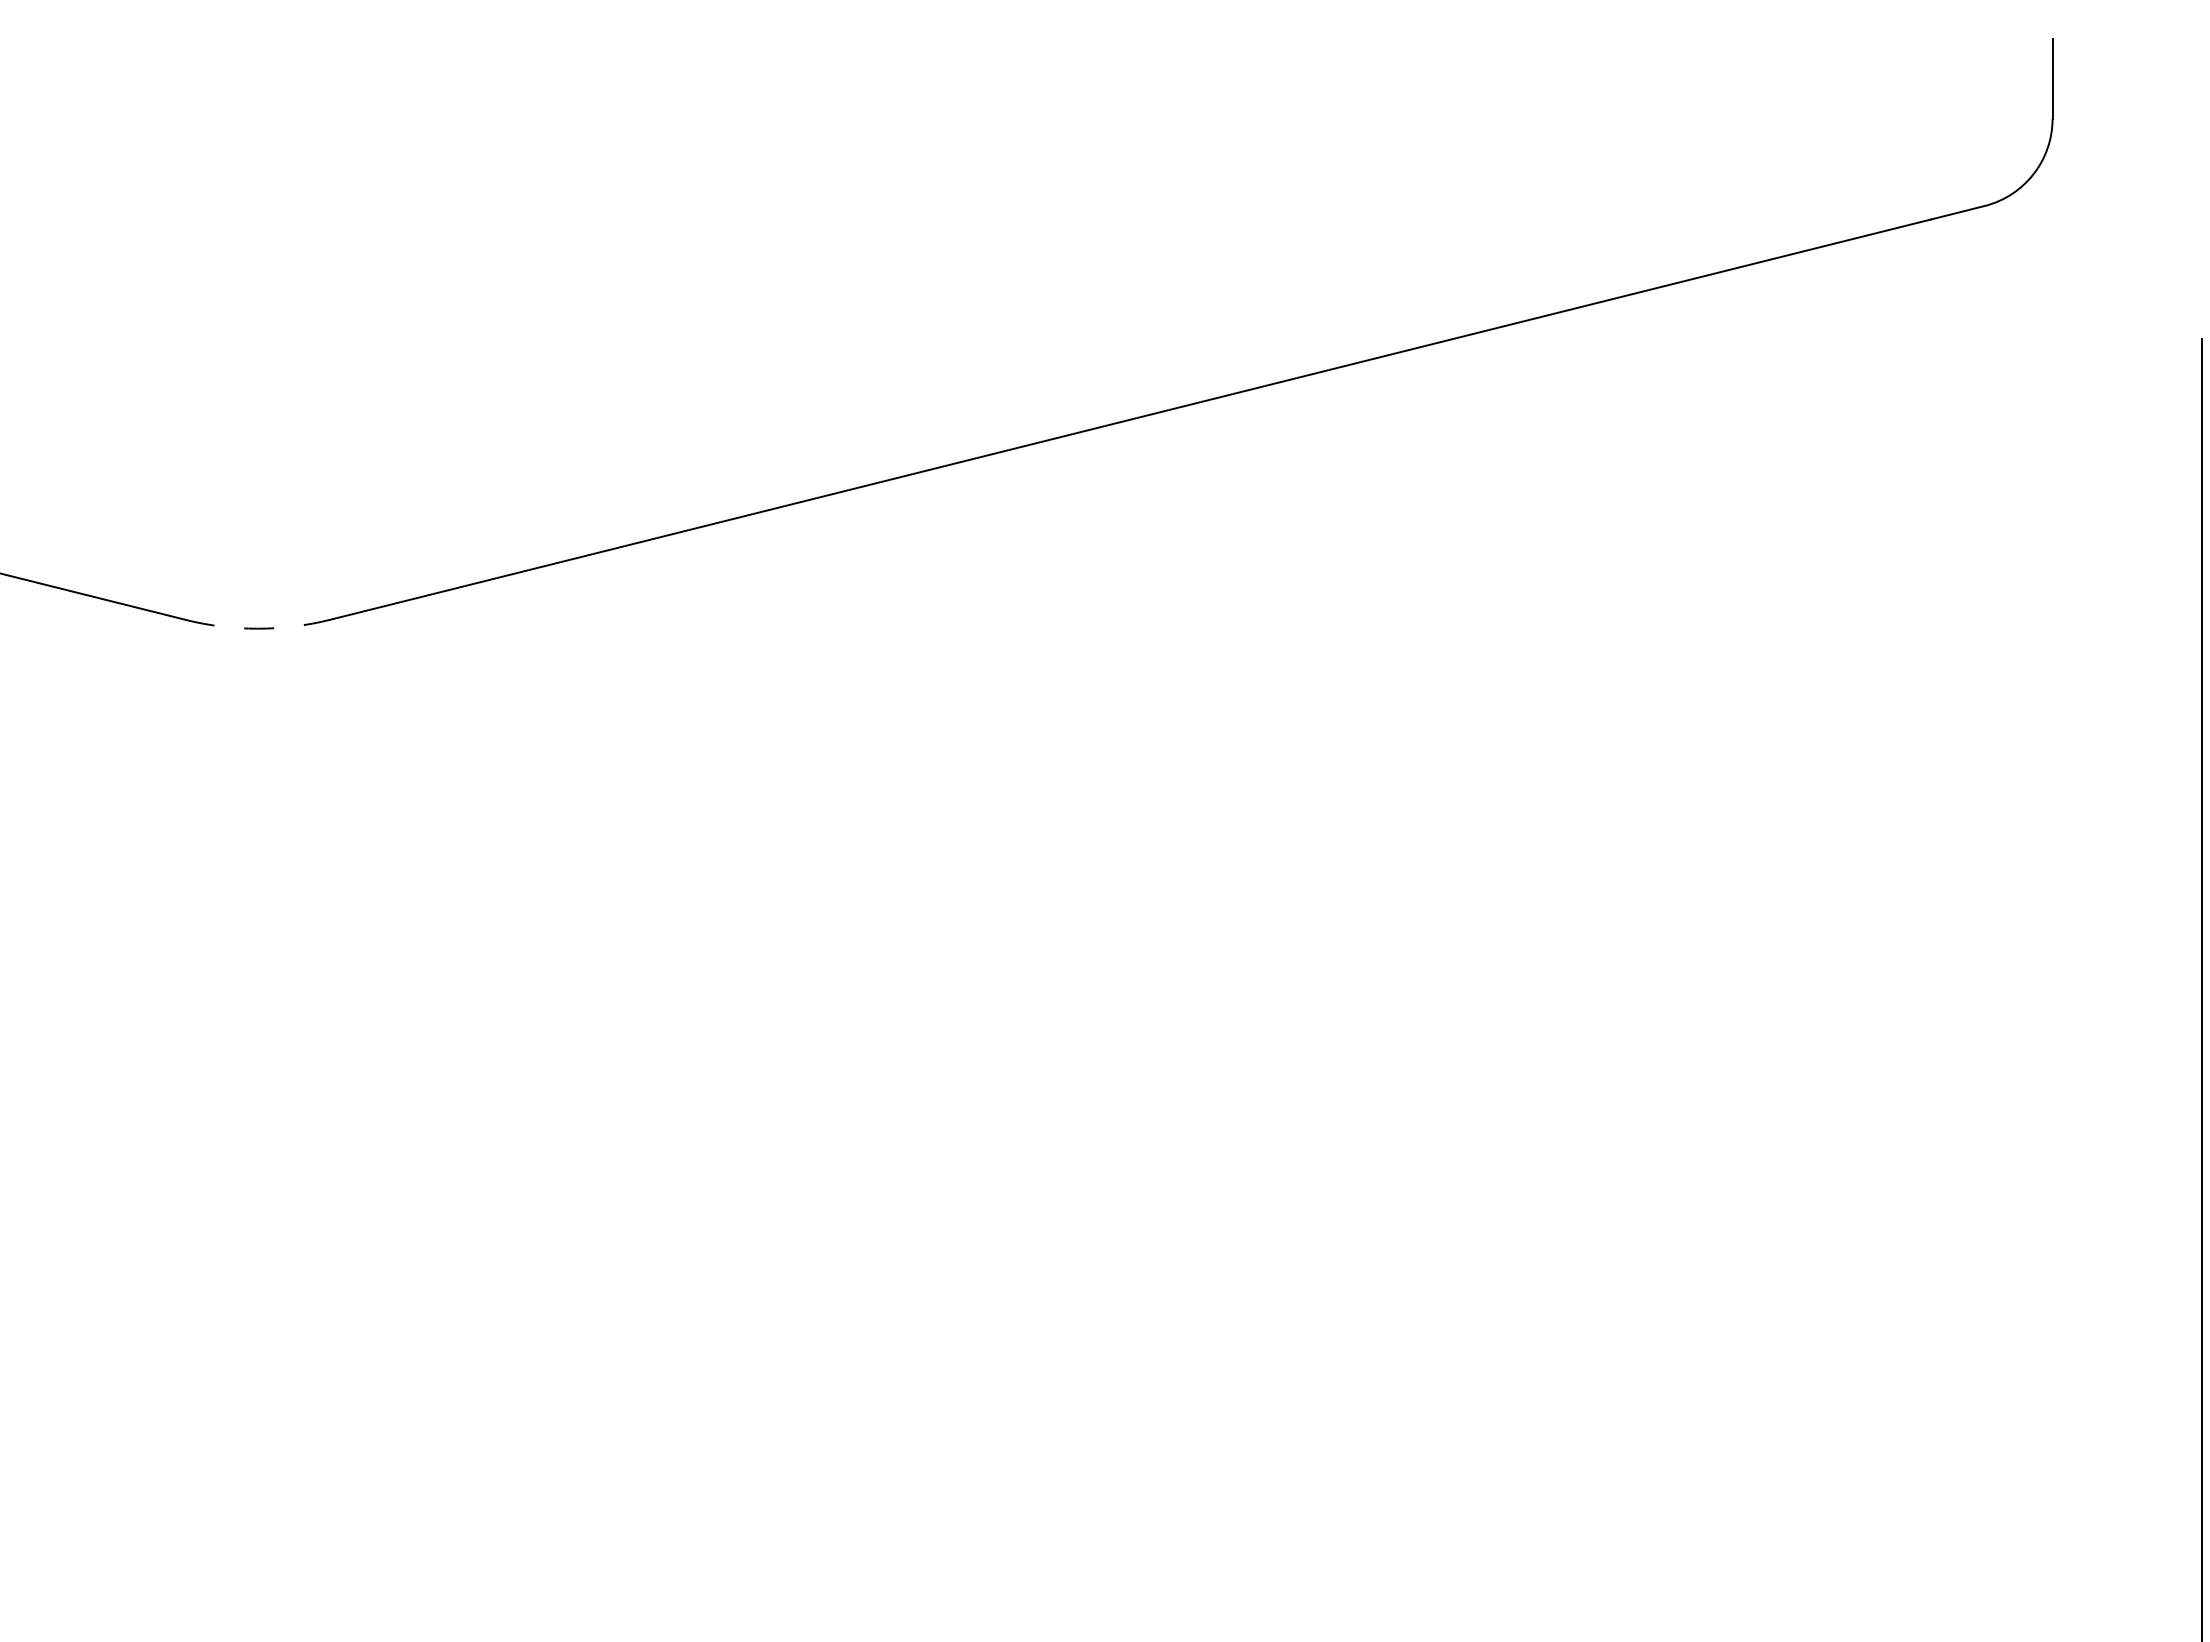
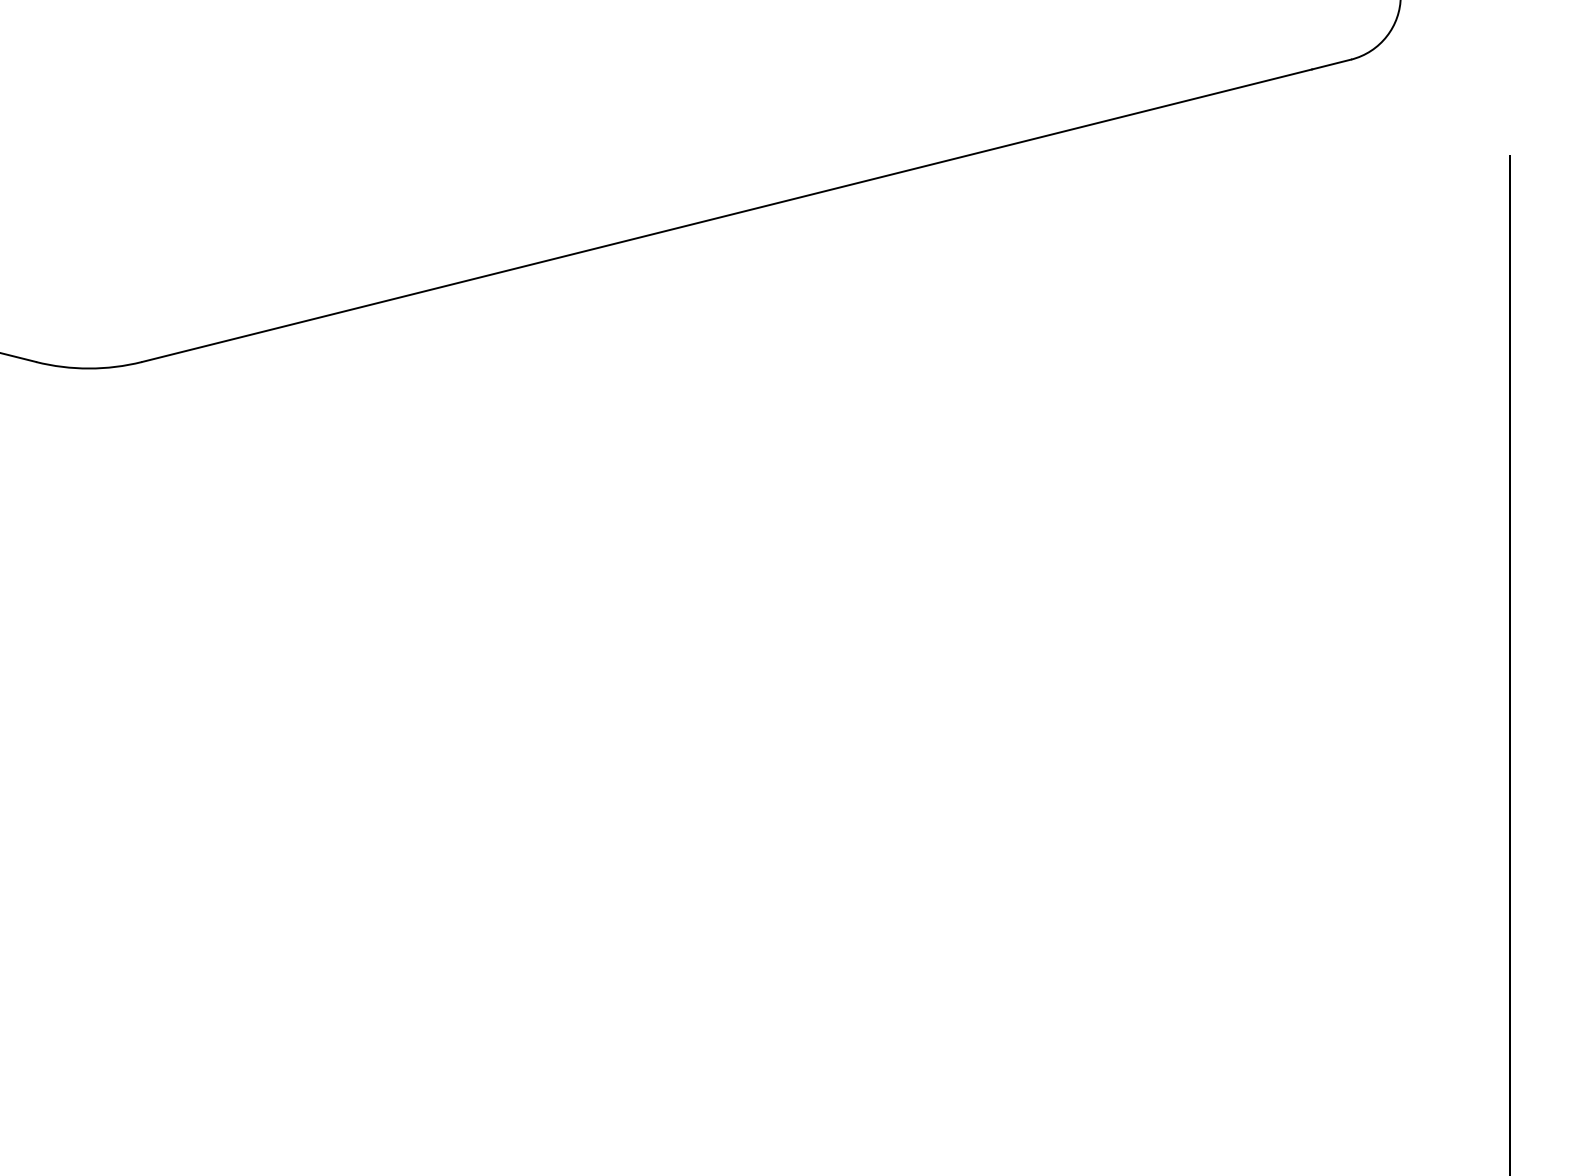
arc: (257, 628) -> (88, 368), dashed -> solid

